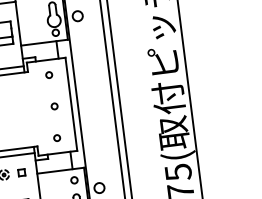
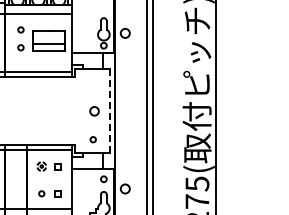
circle: (48, 75) -> (92, 82), removed
line: (71, 104) -> (109, 111), solid -> dashed
circle: (54, 105) -> (94, 110), size x1.6

